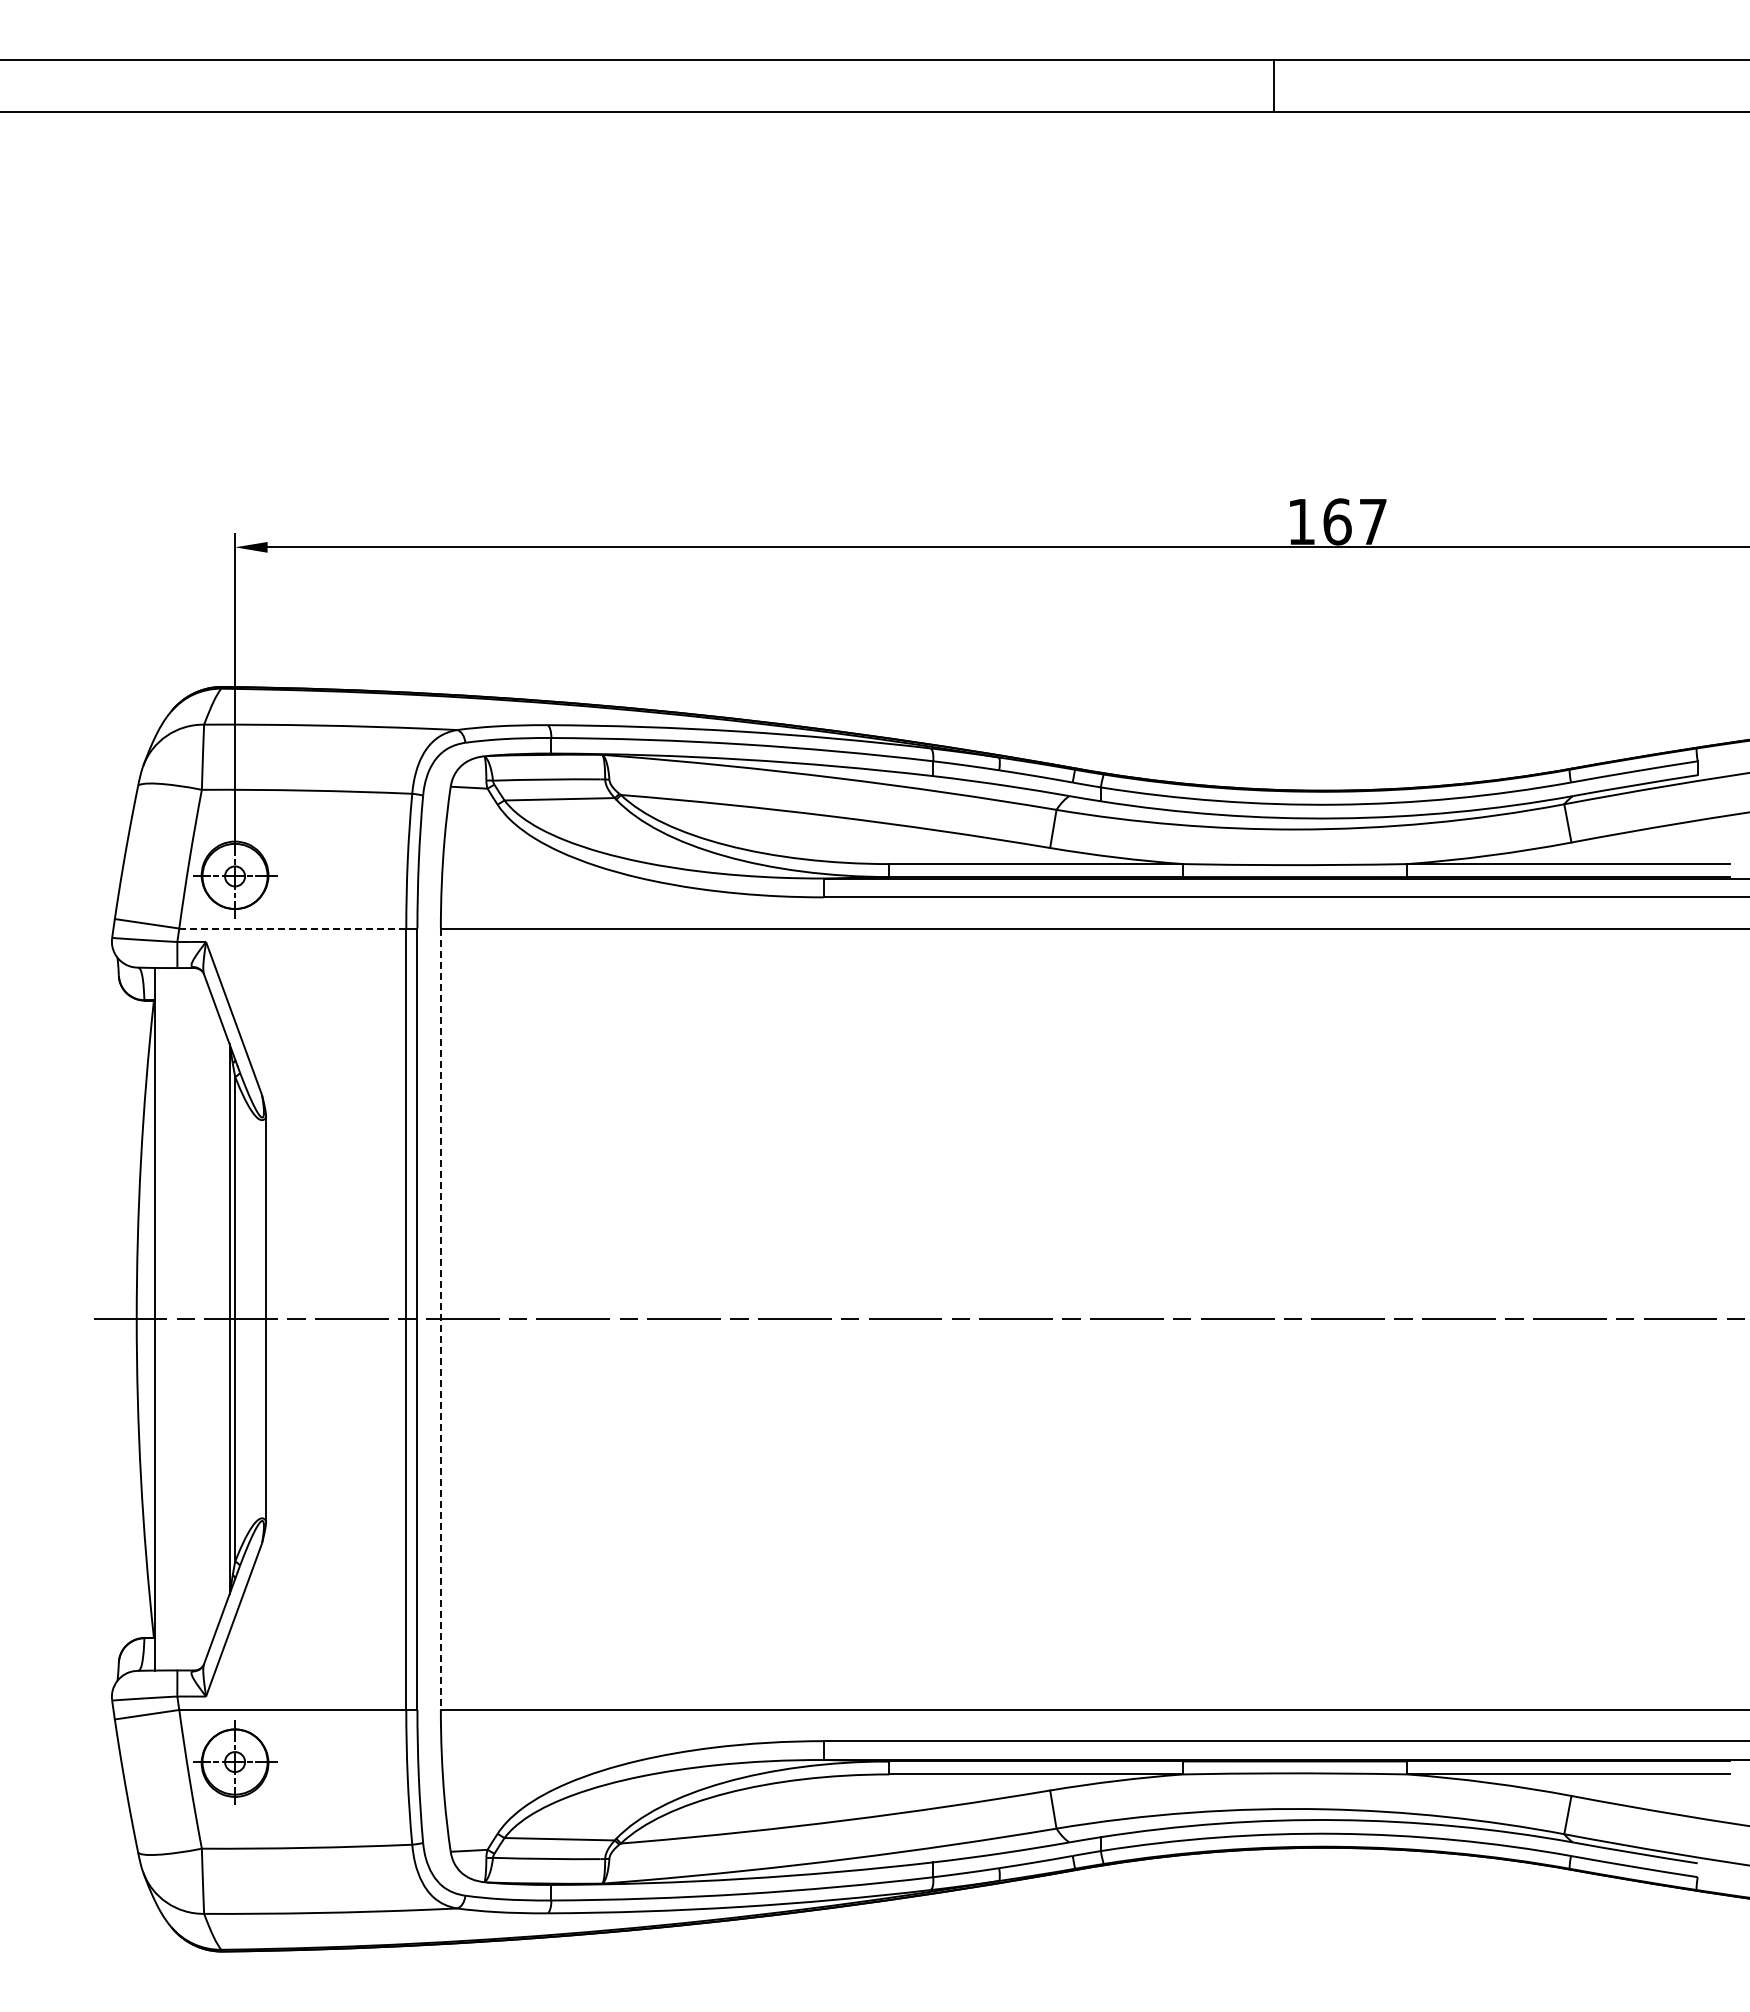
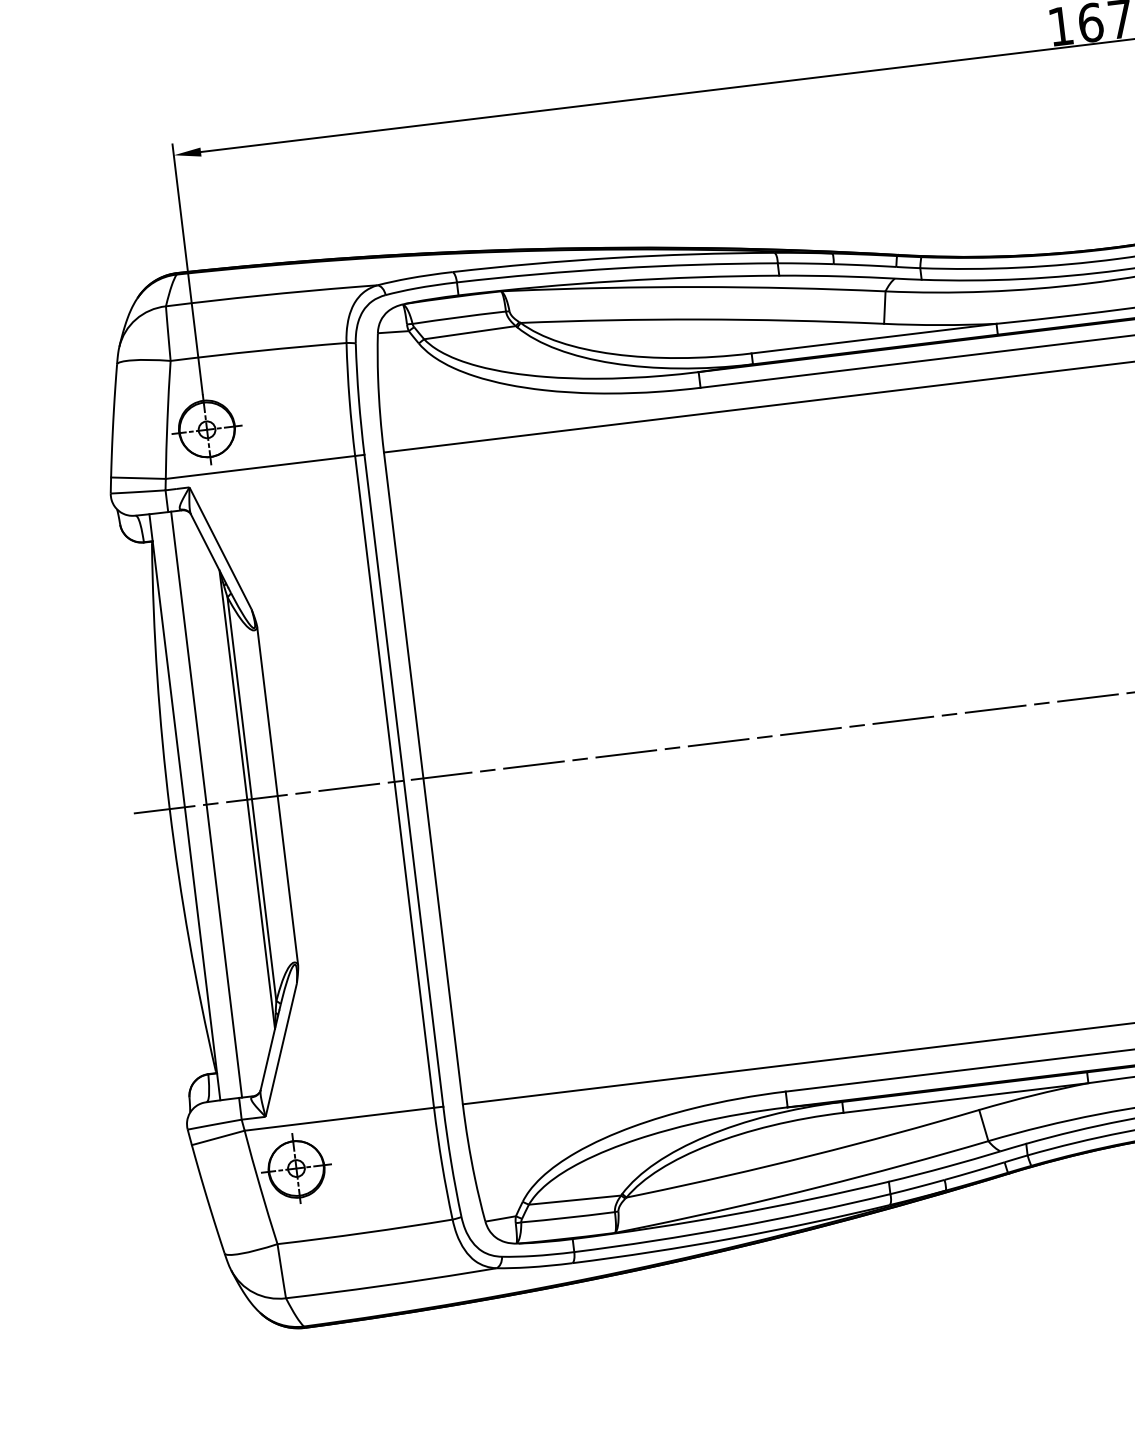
line: (292, 928) -> (260, 467), dashed -> solid
line: (180, 1319) -> (206, 804), added
line: (440, 1319) -> (423, 778), dashed -> solid

